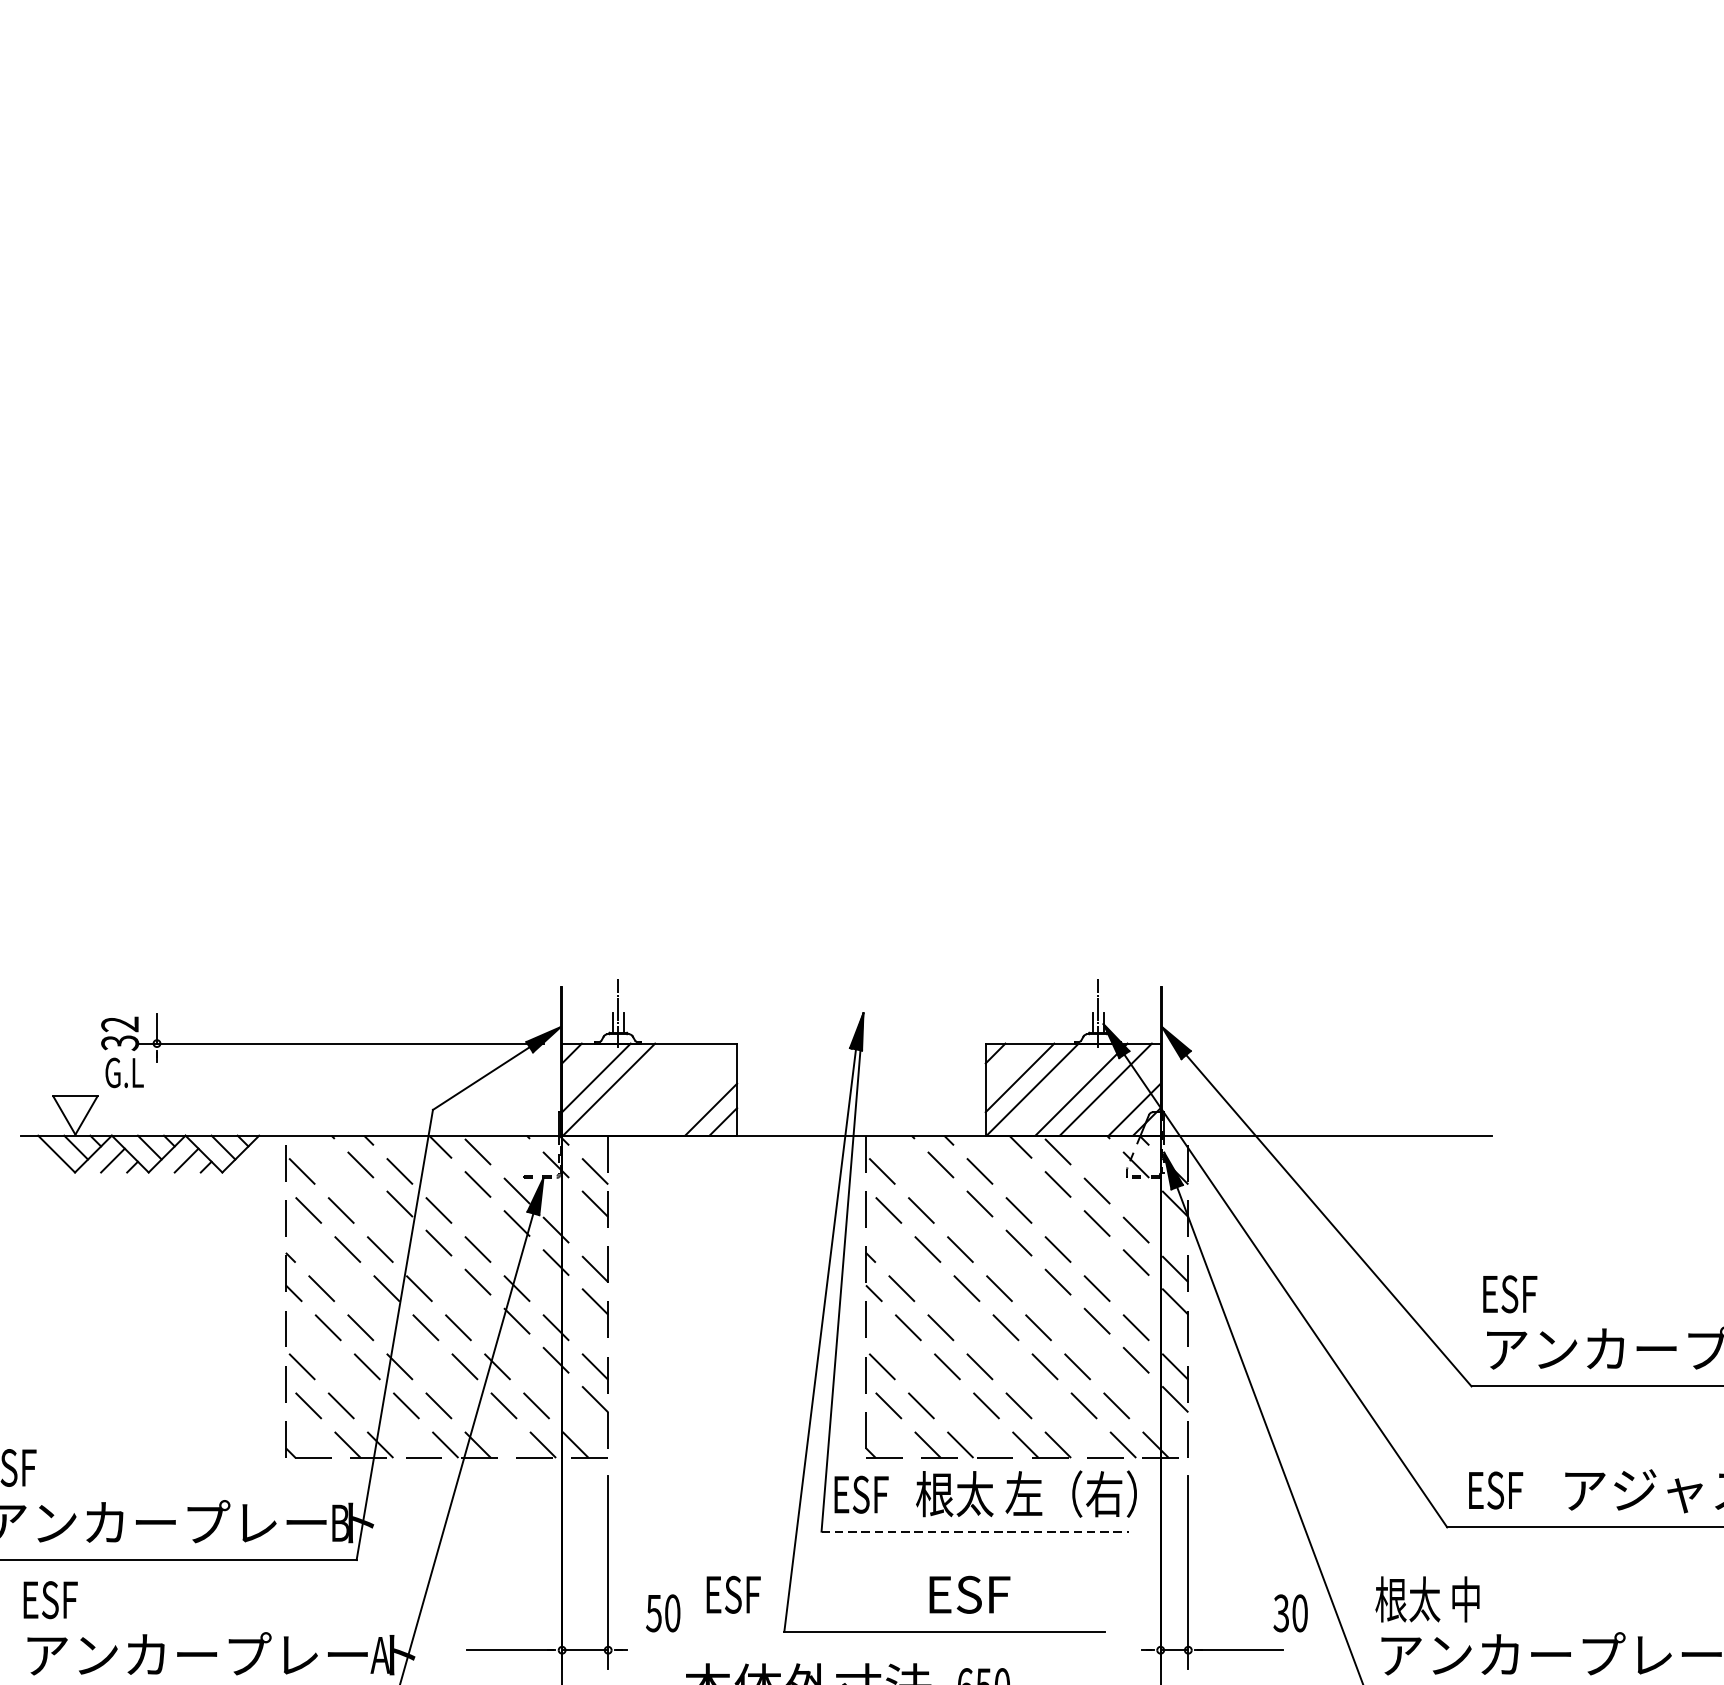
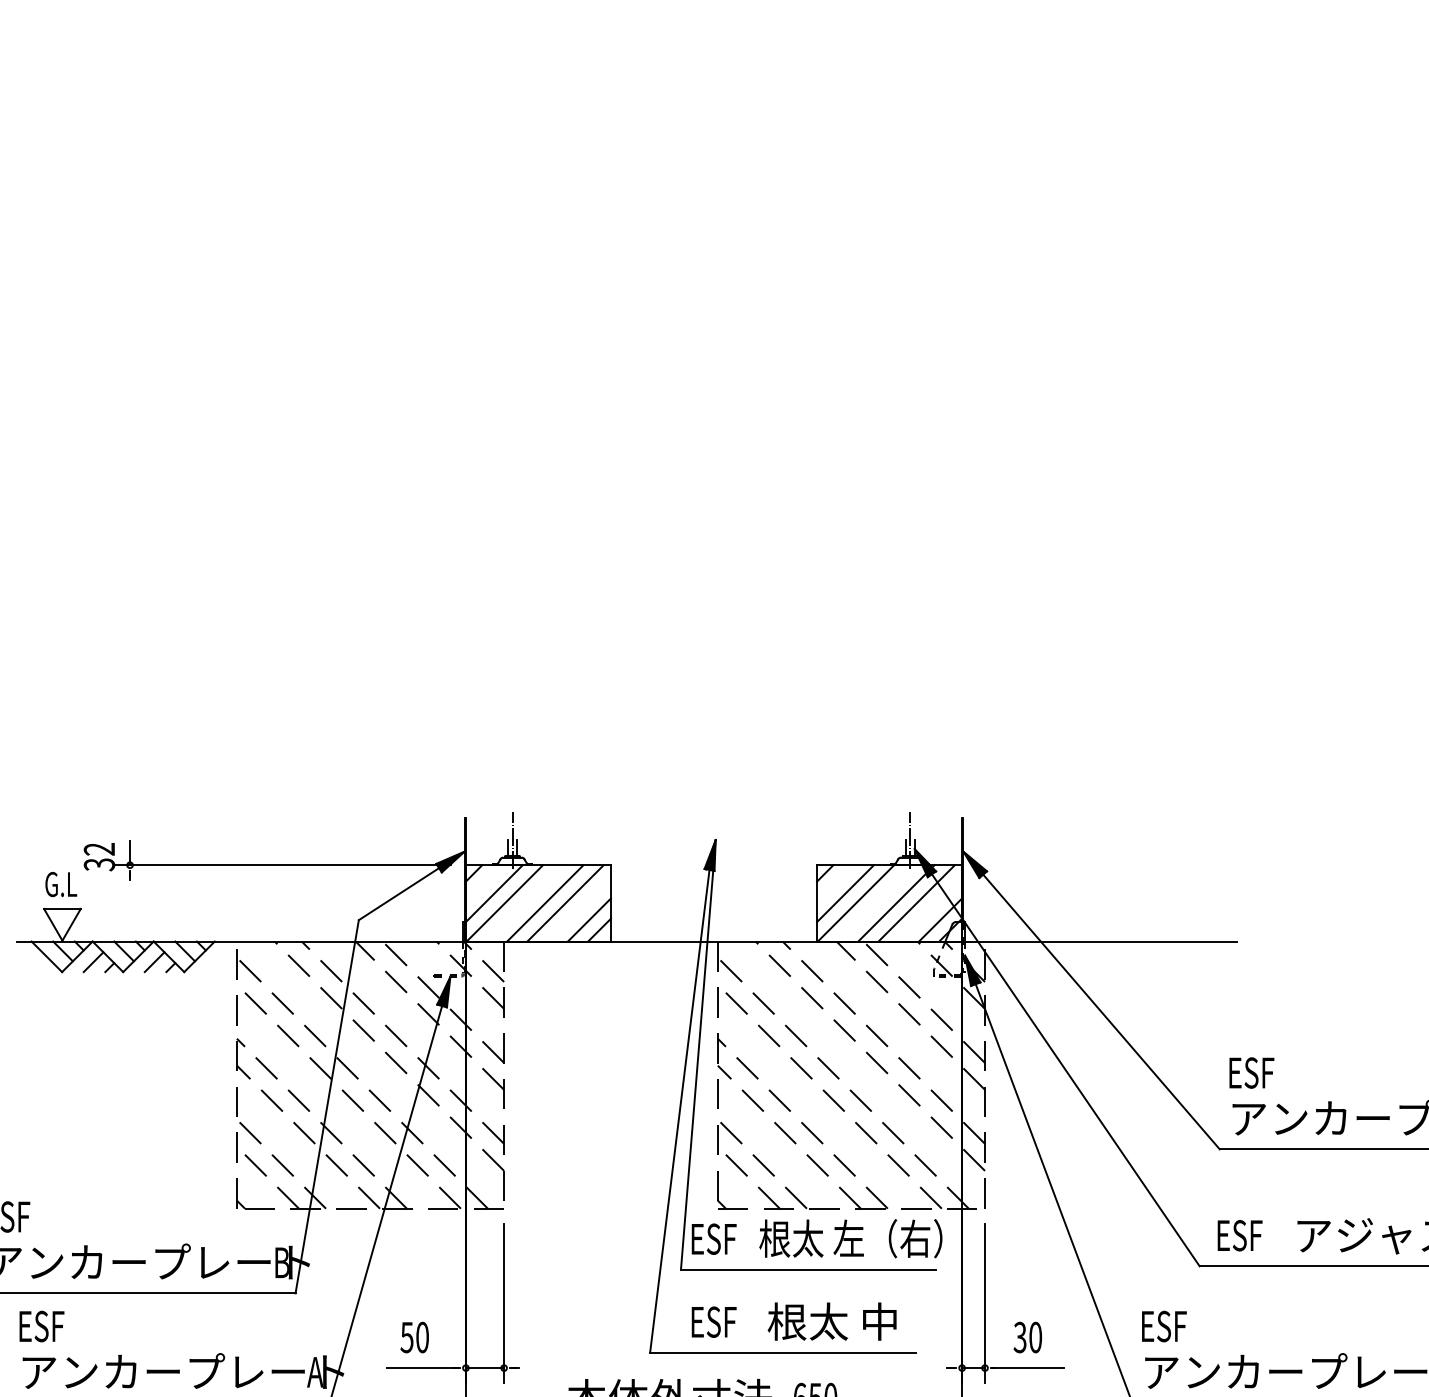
text: (124, 1072) -> (61, 884), moved
line: (658, 1089) -> (545, 903), added
line: (682, 1089) -> (565, 903), added
line: (975, 1531) -> (808, 1269), dashed -> solid
text: (732, 1594) -> (713, 1321), moved
text: (1003, 1594) -> (831, 1321), ESF -> 根太 中
text: (1427, 1598) -> (1183, 1325), 根太 中 -> ESF
text: (662, 1613) -> (414, 1337), moved
text: (1290, 1613) -> (1027, 1337), moved

